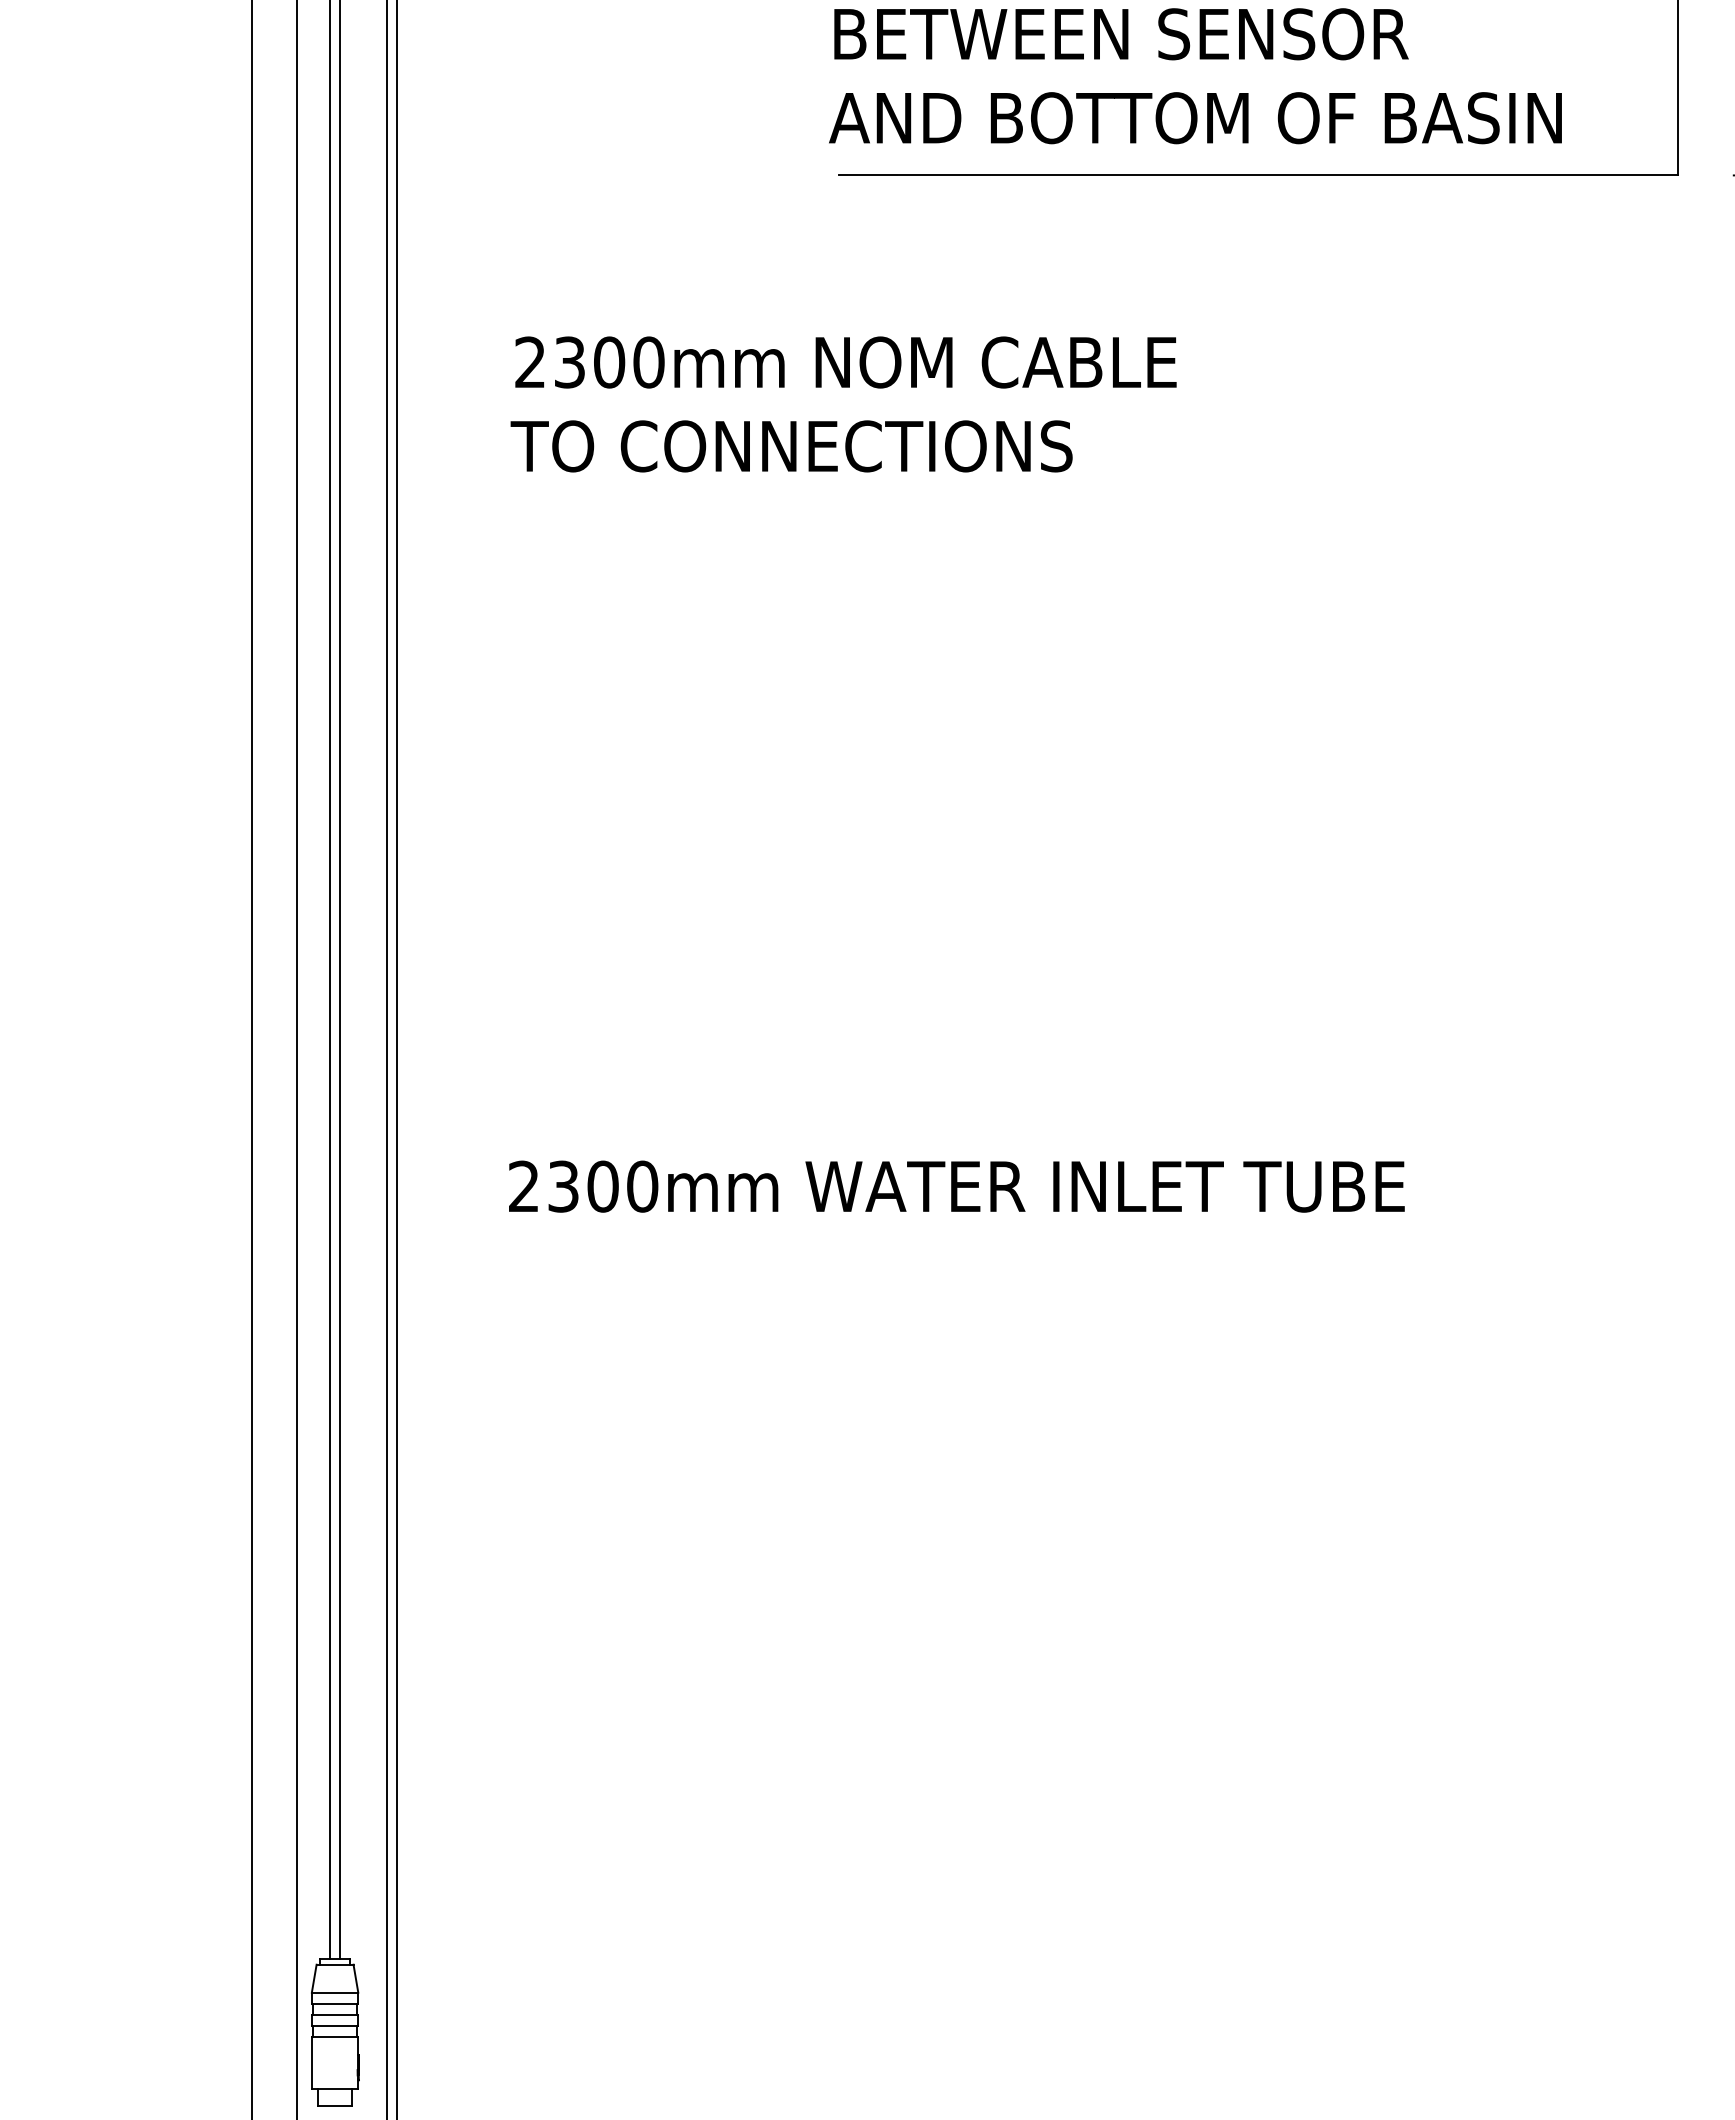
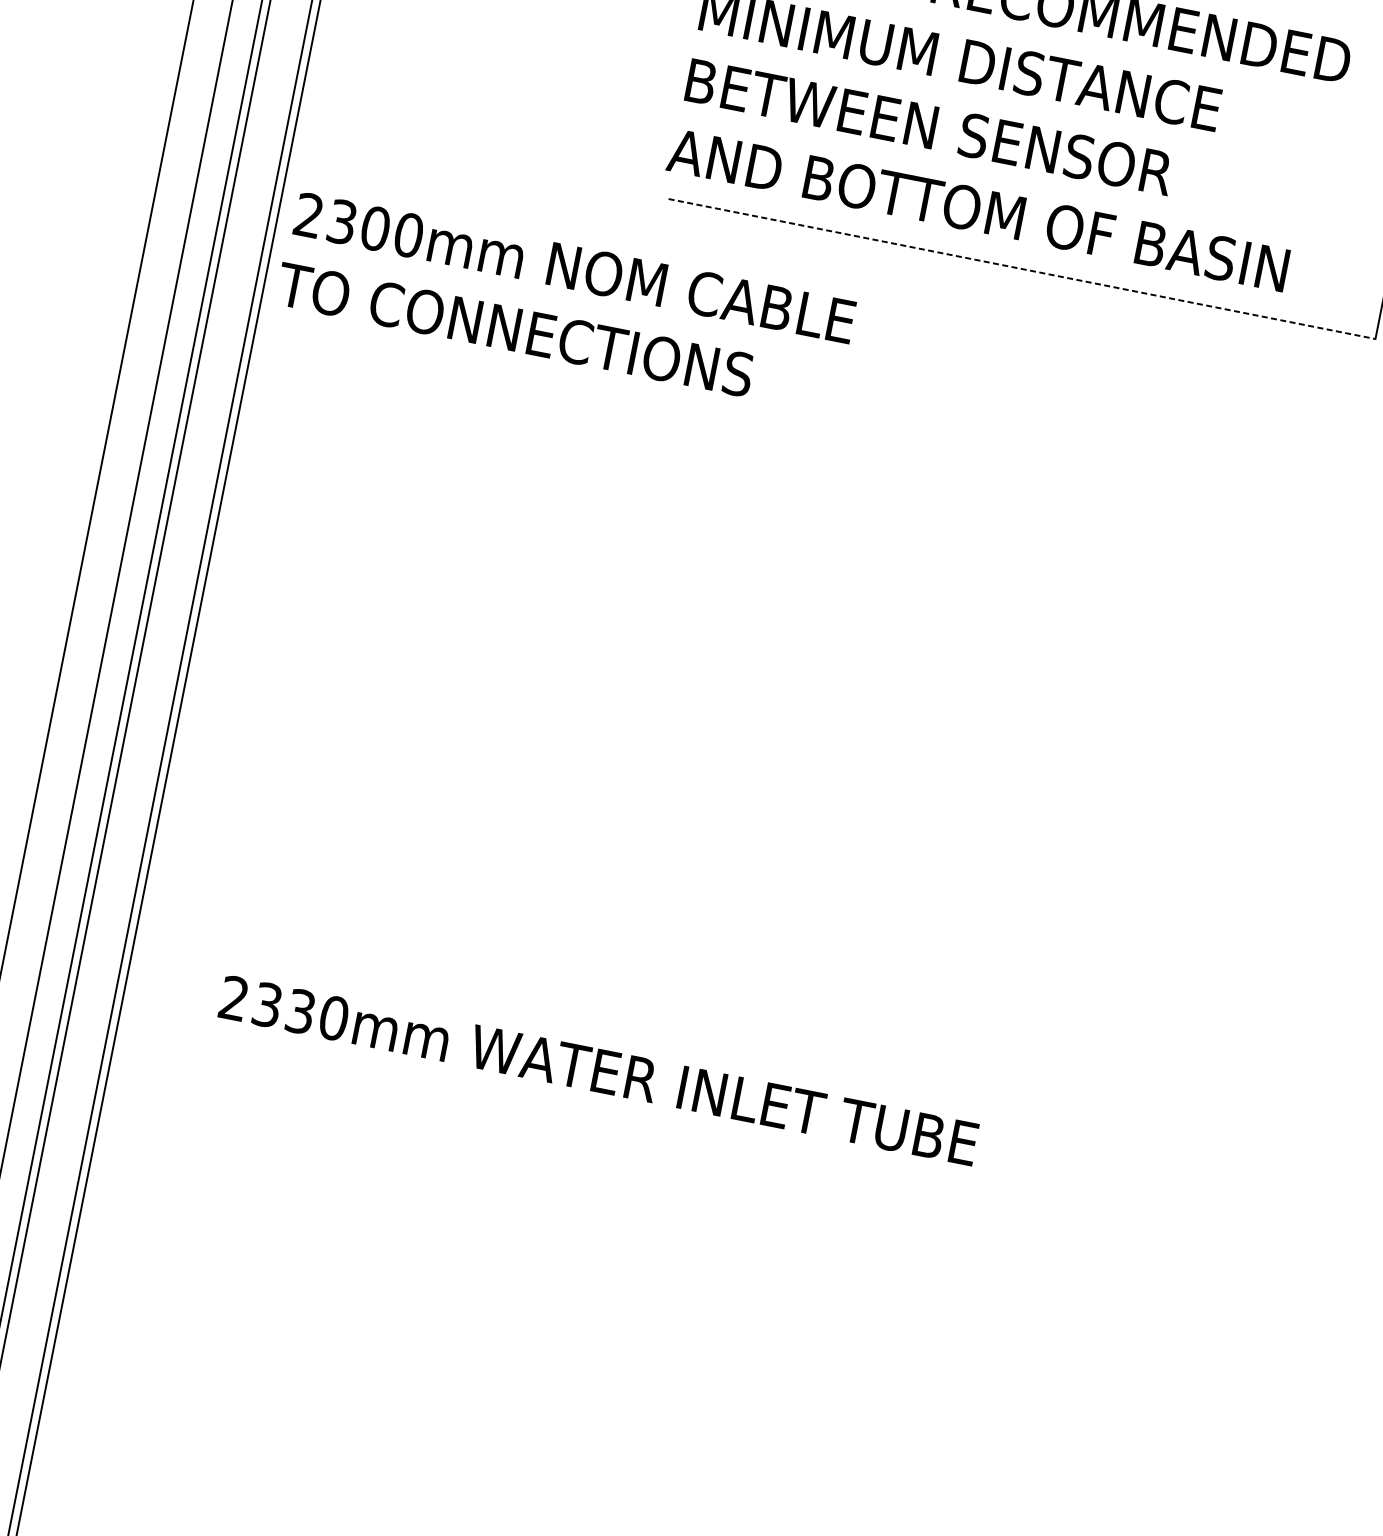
line: (1259, 175) -> (1022, 269), solid -> dashed
text: (843, 404) -> (565, 303), moved
text: (602, 1186) -> (300, 1011), 2300mm -> 2330mm

